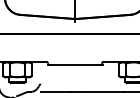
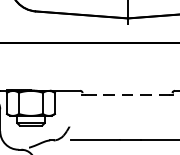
line: (75, 65) -> (128, 96), solid -> dashed

